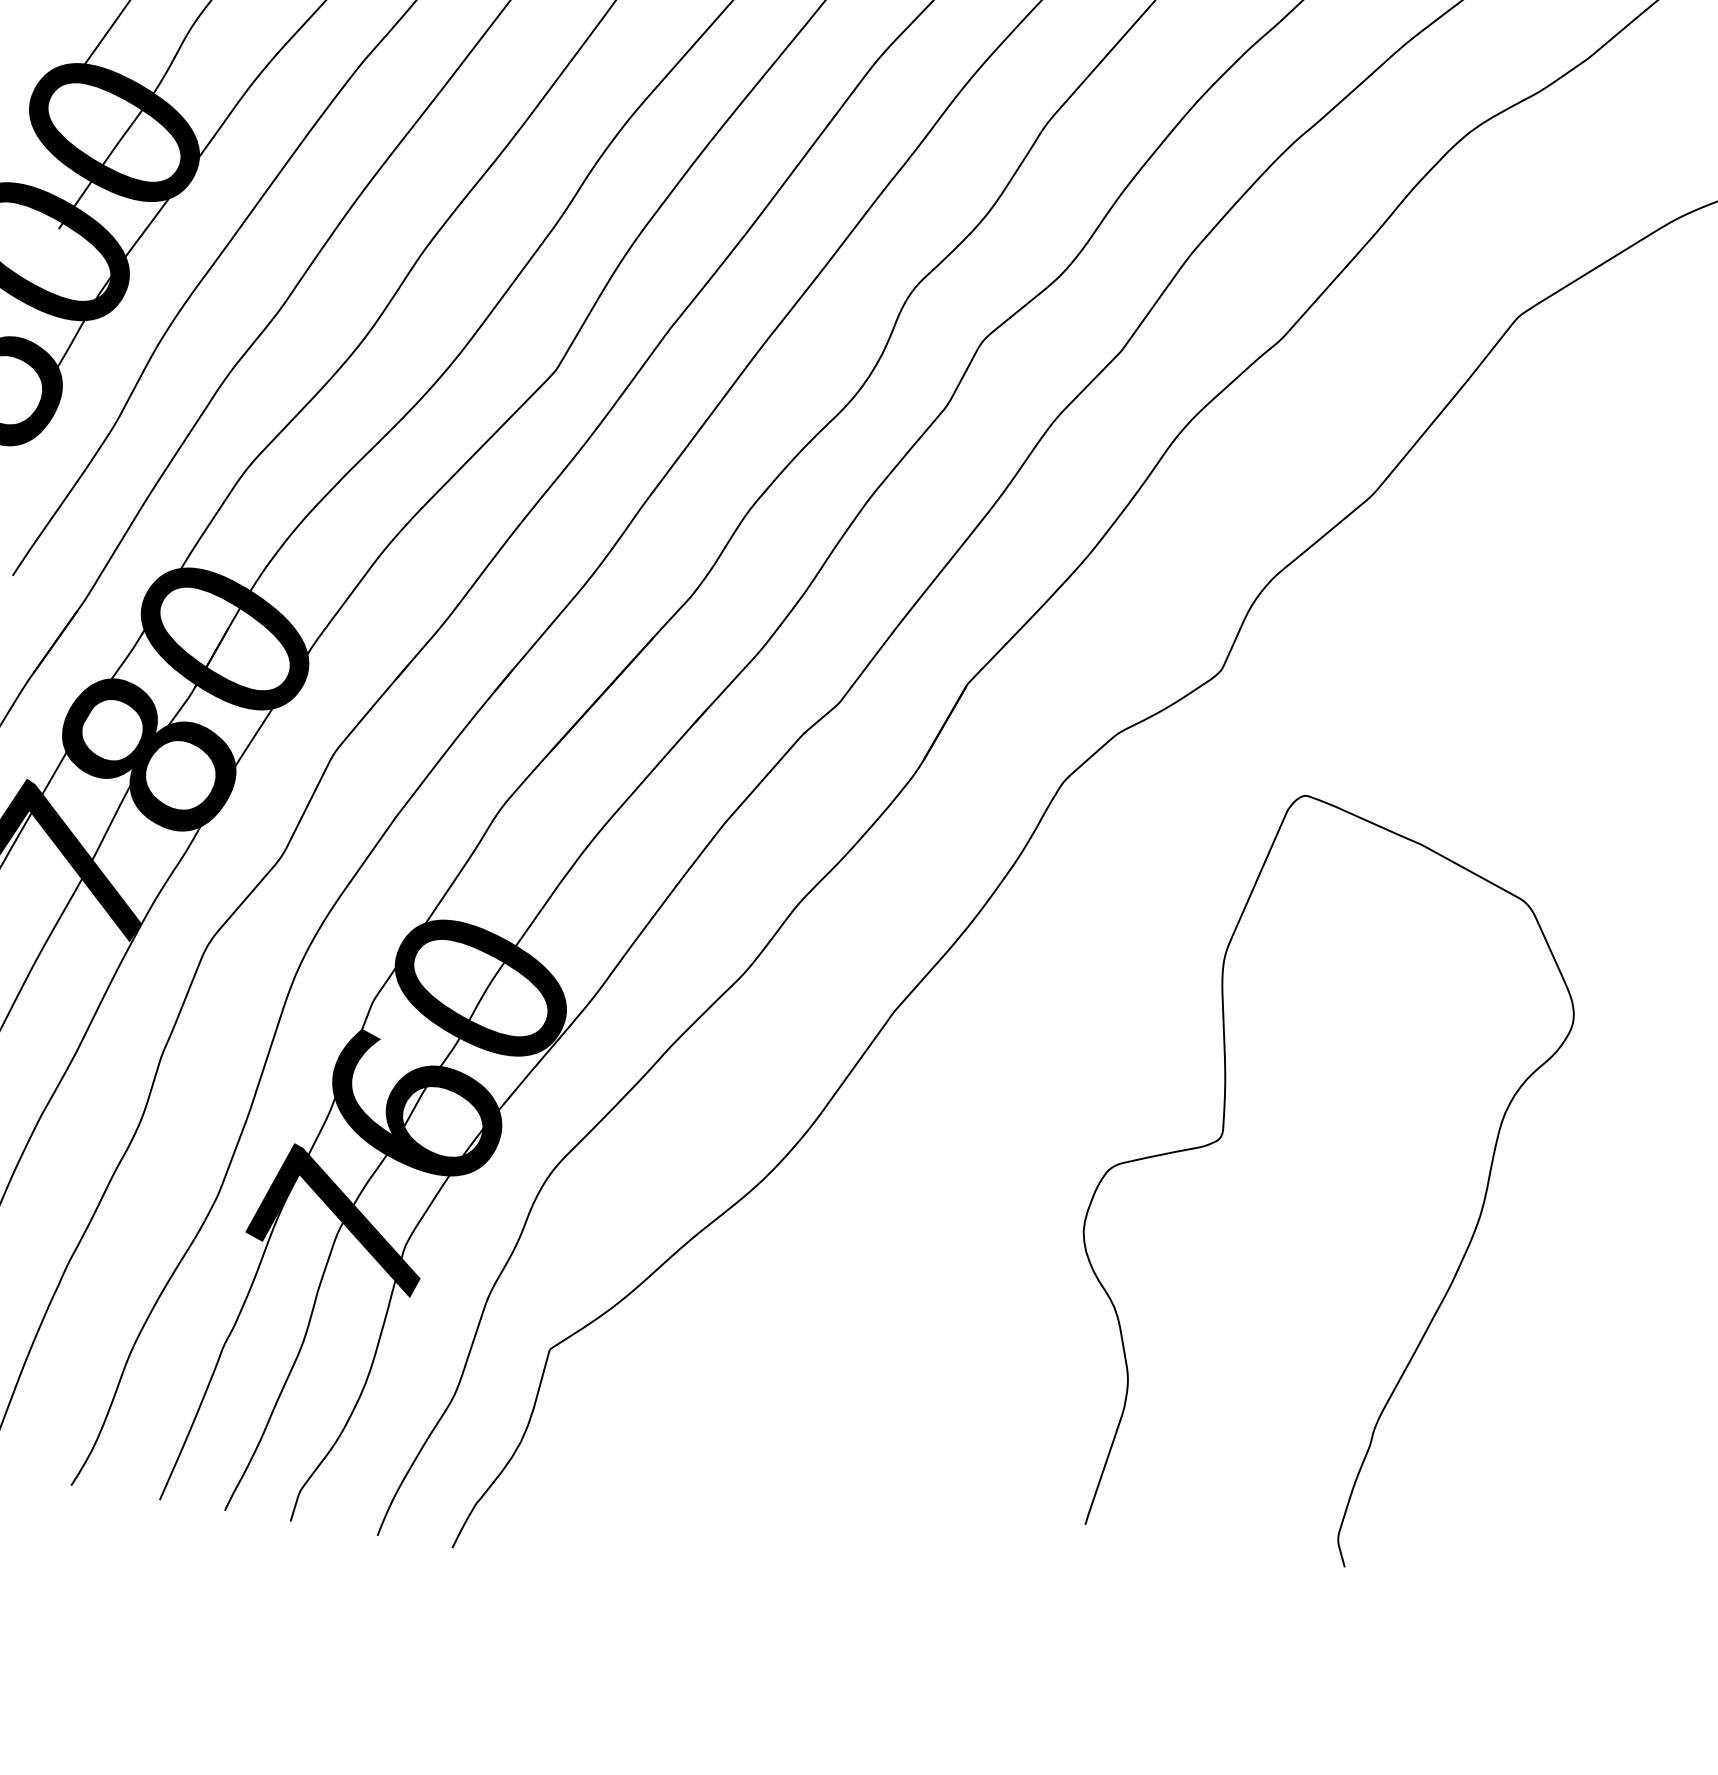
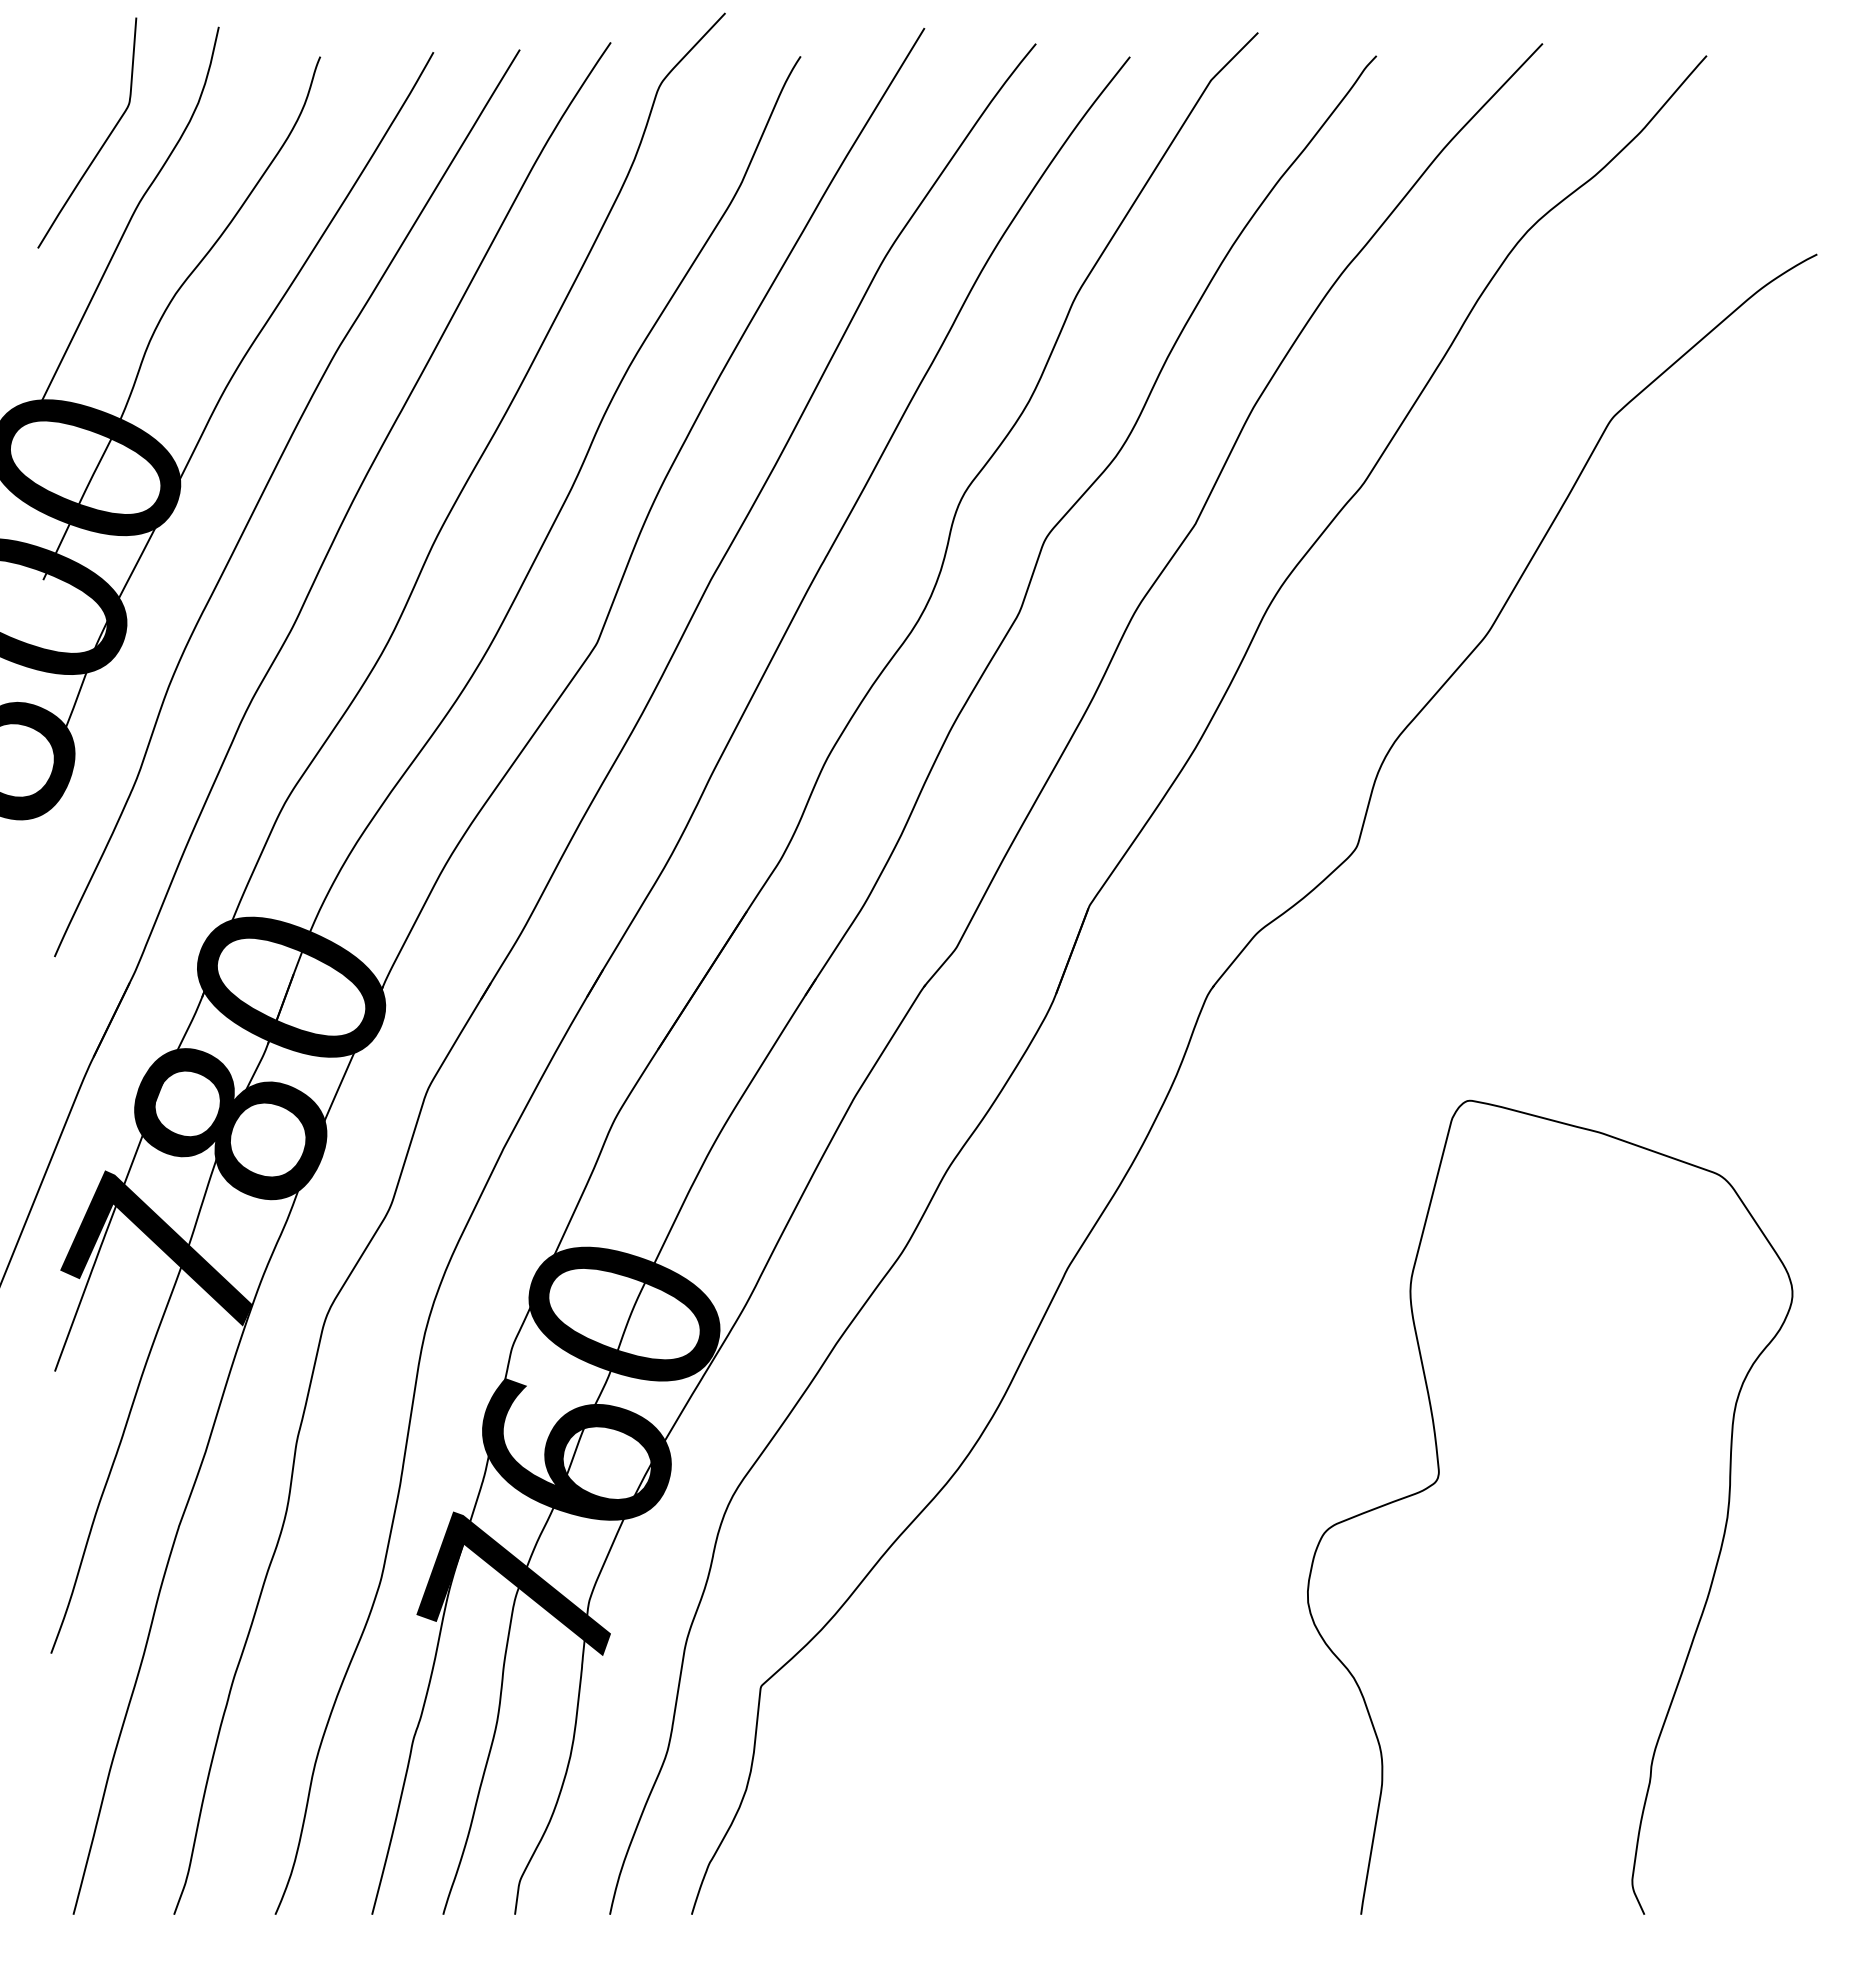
curve: (1222, 1135) -> (1439, 1476), moved

